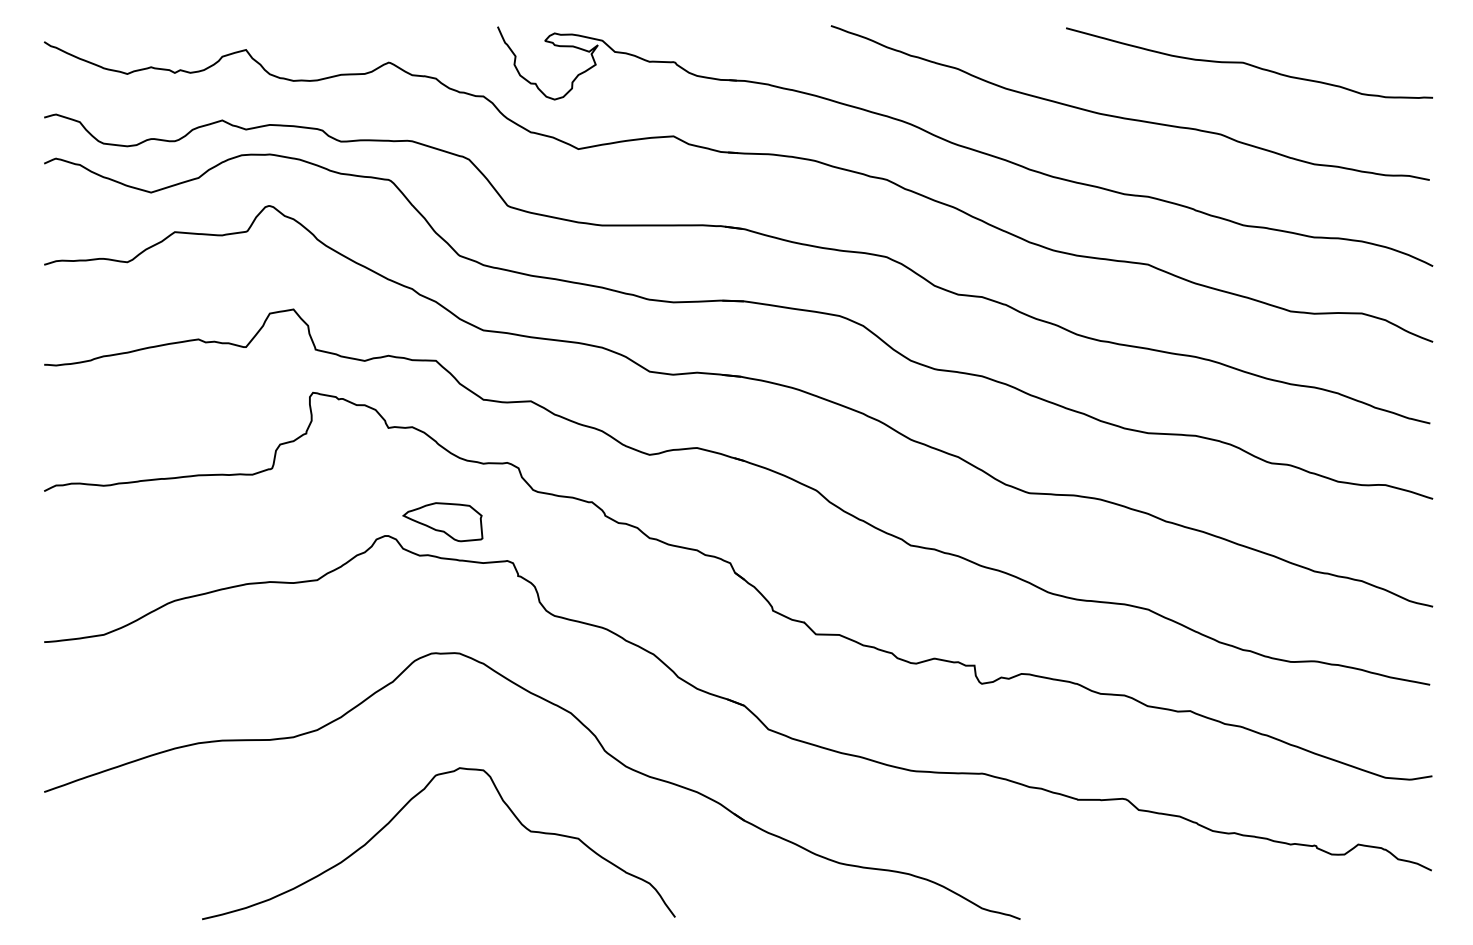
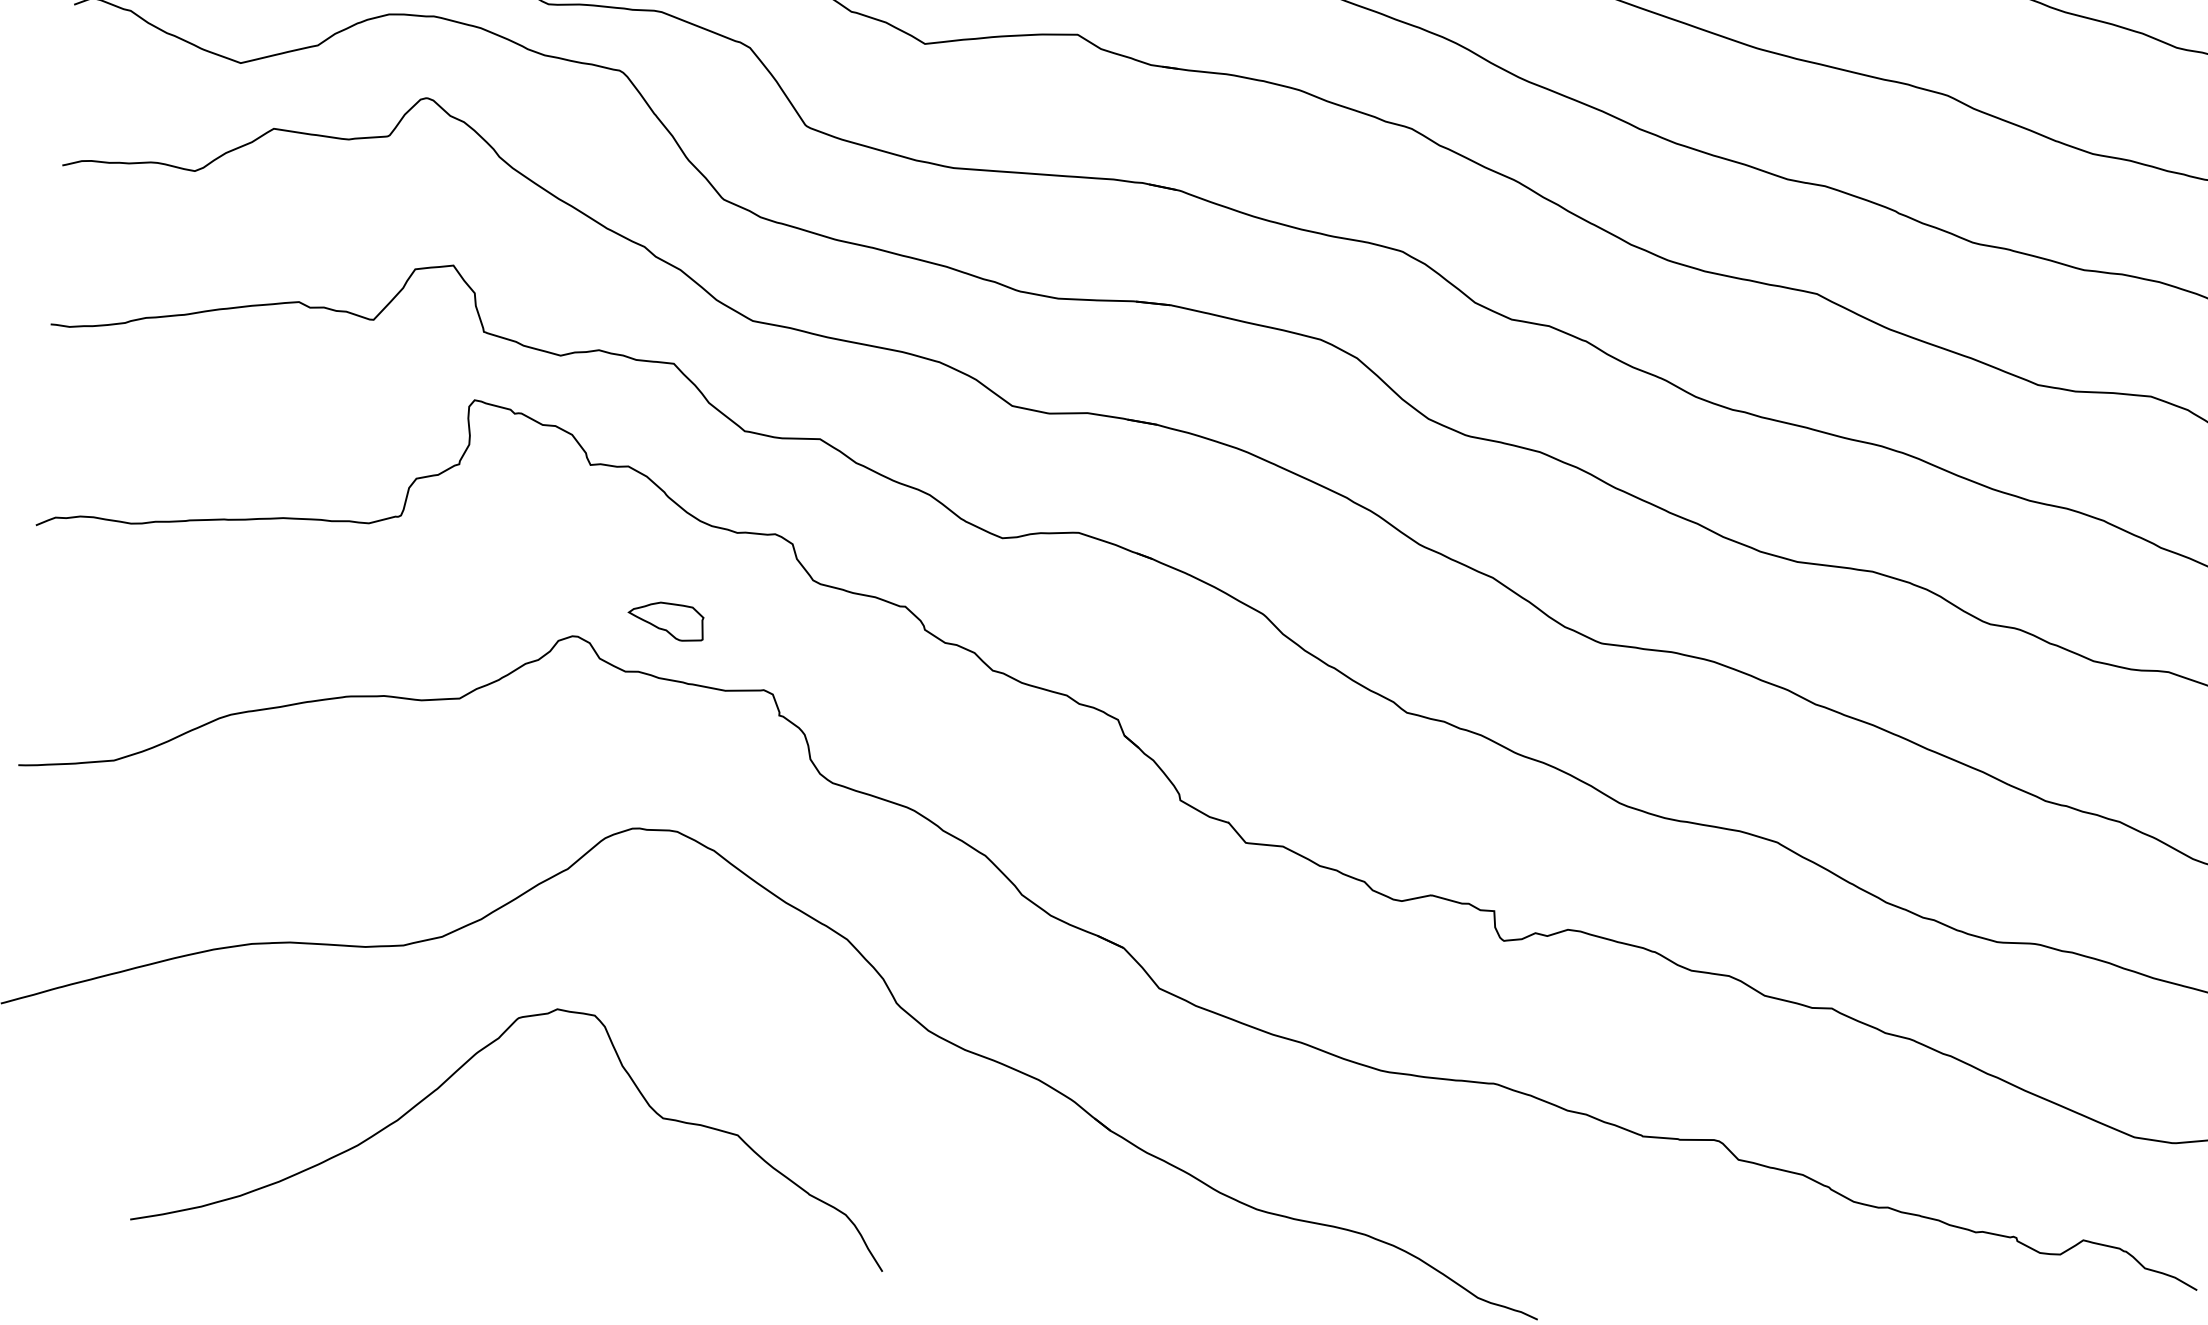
part: (442, 522) -> (665, 621), size x0.6
curve: (398, 814) -> (454, 1075), moved

